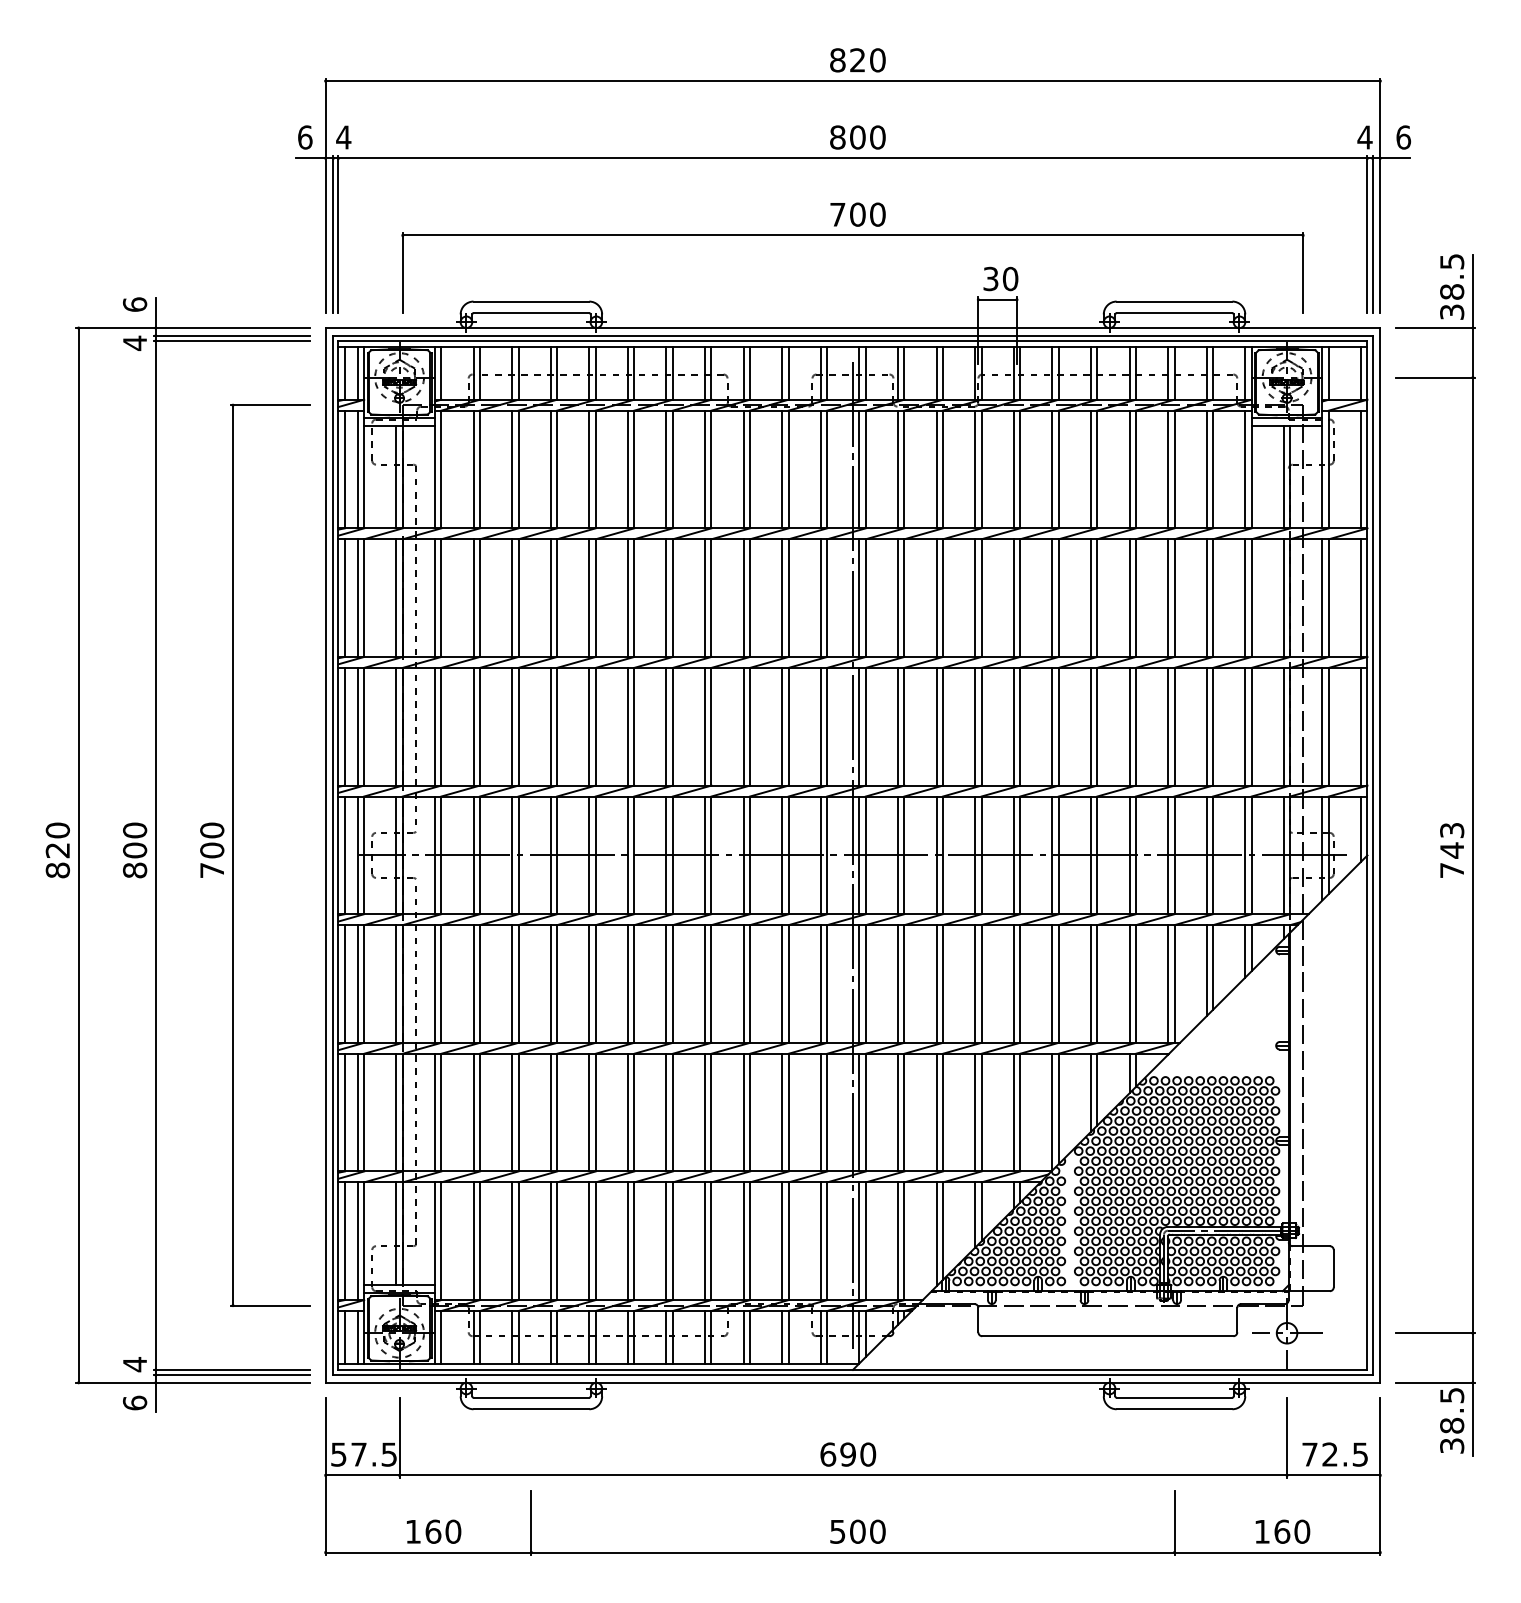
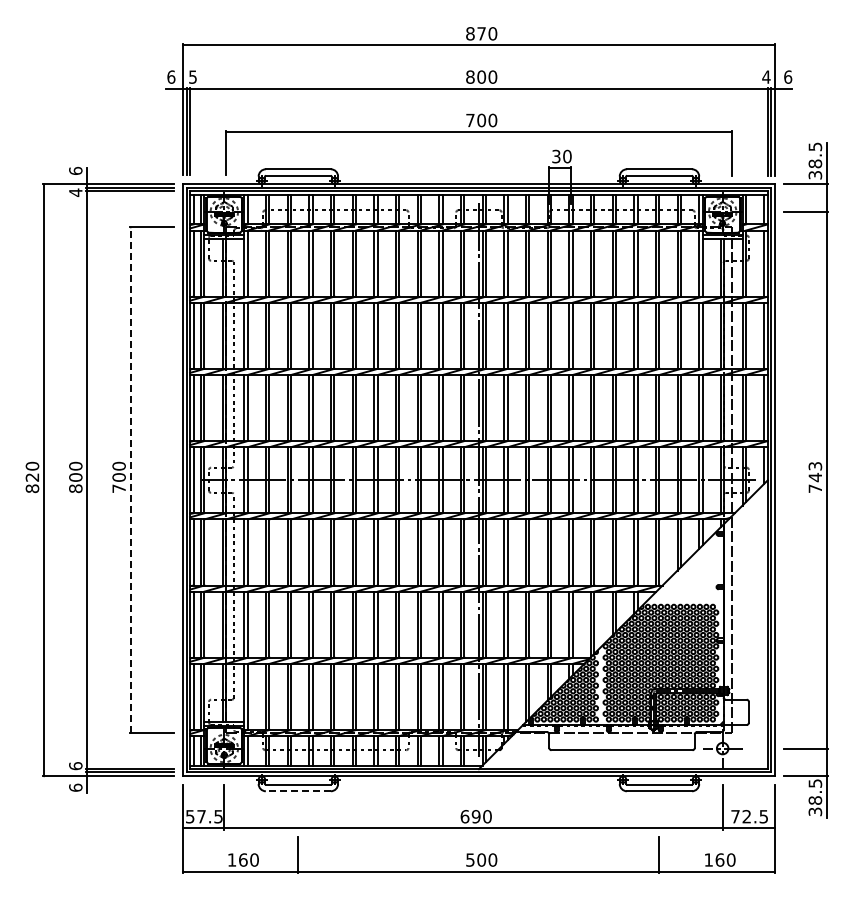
text: (857, 59) -> (481, 33), 820 -> 870
text: (342, 136) -> (192, 76), 4 -> 5
line: (232, 855) -> (130, 480), solid -> dashed
text: (134, 1363) -> (75, 765), 4 -> 6
line: (531, 1409) -> (298, 791), solid -> dashed

